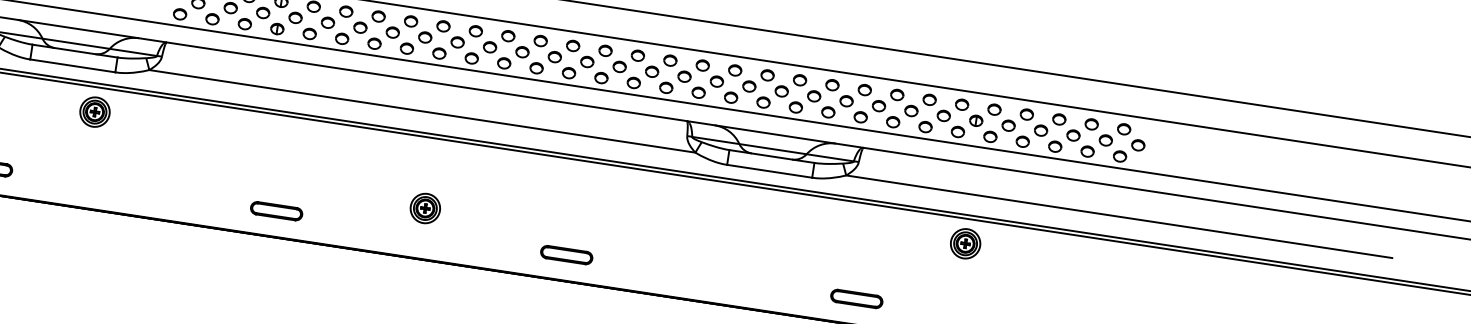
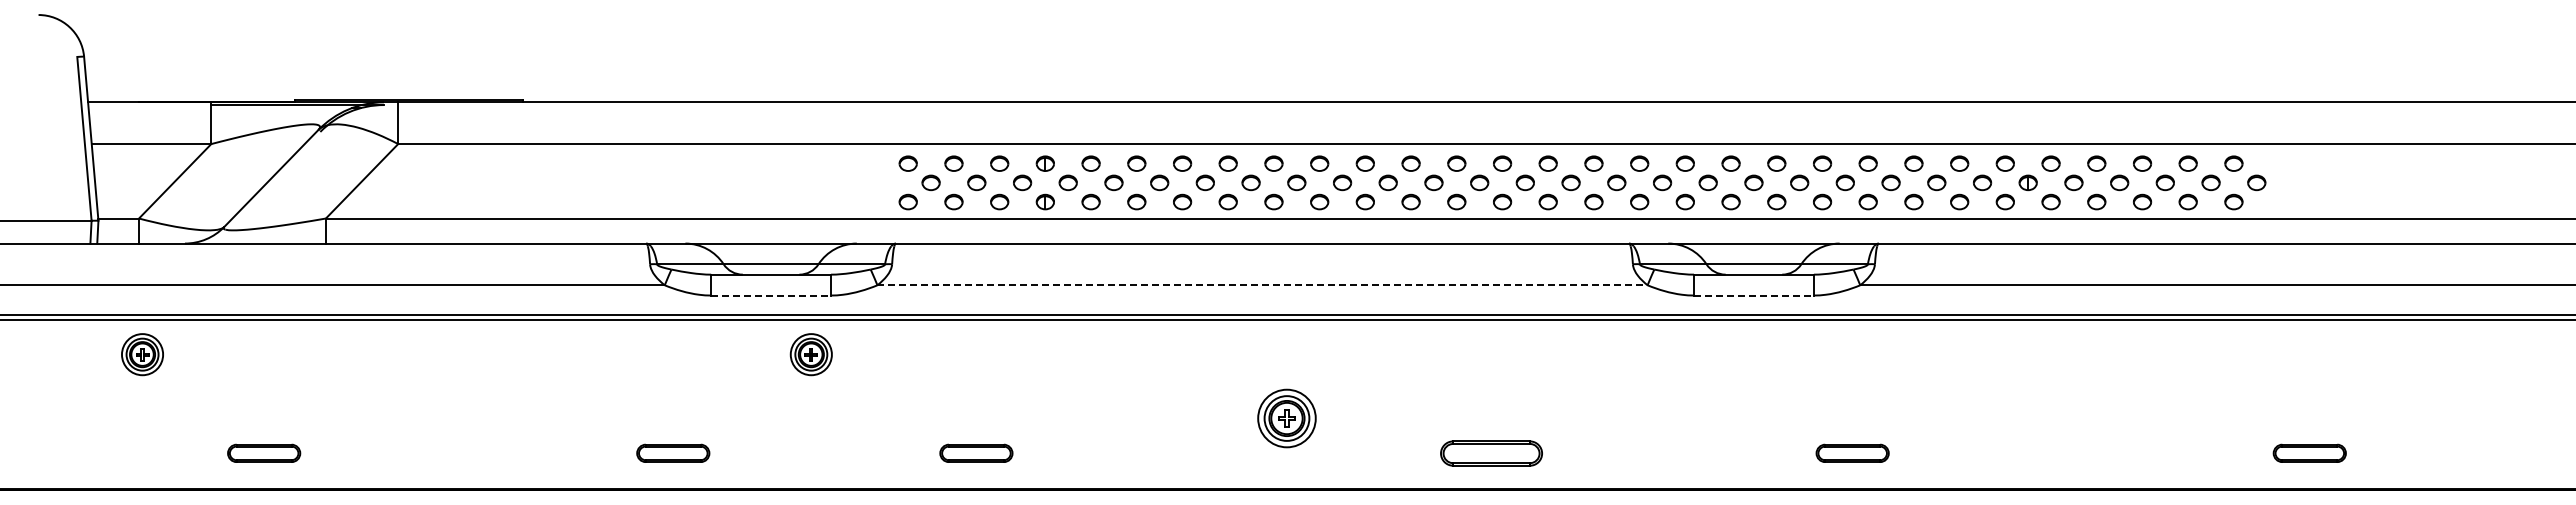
line: (73, 65) -> (771, 295), solid -> dashed
line: (423, 111) -> (1263, 285), solid -> dashed
line: (769, 171) -> (1753, 295), solid -> dashed
part: (425, 208) -> (1286, 418), size x1.4
part: (276, 210) -> (976, 452), moved
part: (965, 243) -> (2038, 354), removed
part: (566, 254) -> (1491, 452), size x1.4
part: (856, 298) -> (1852, 452), moved

